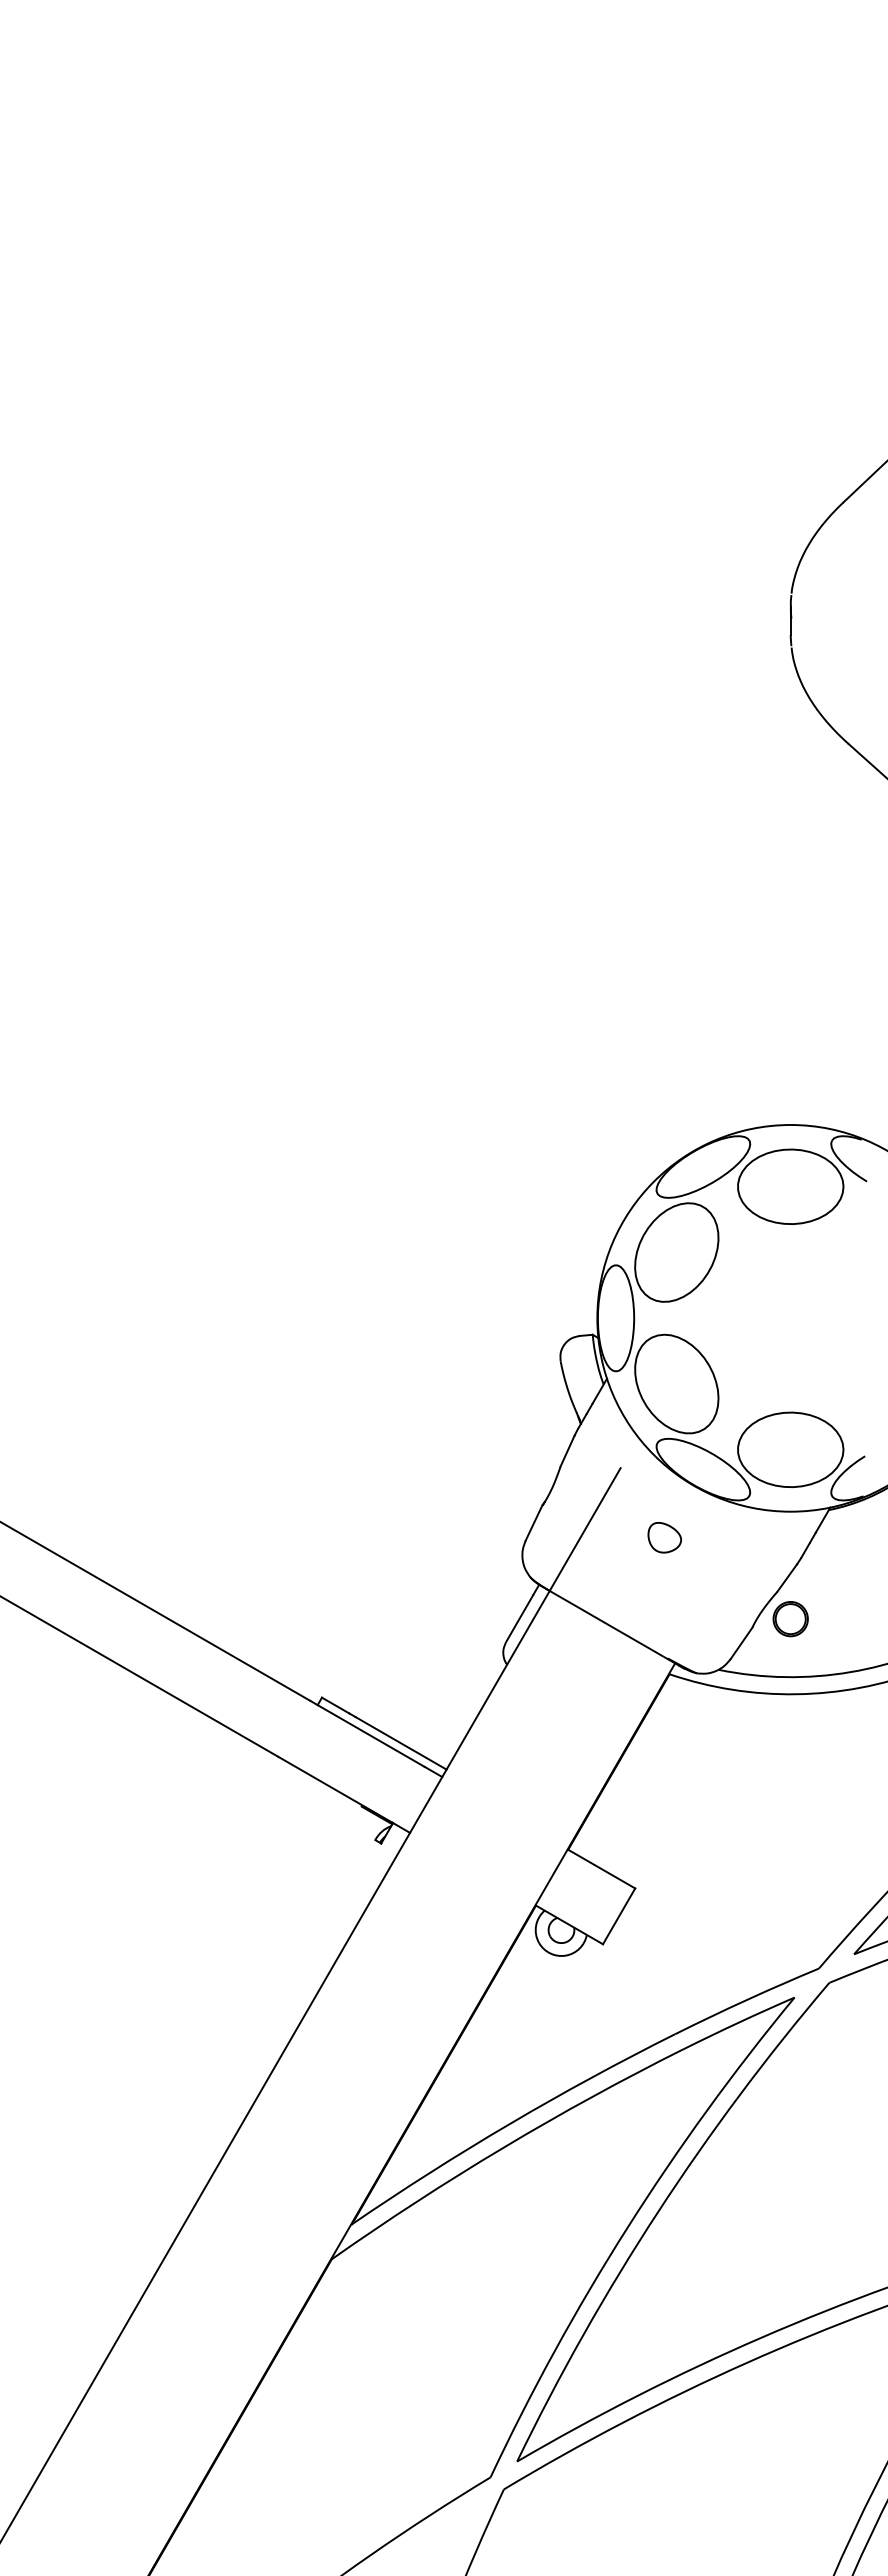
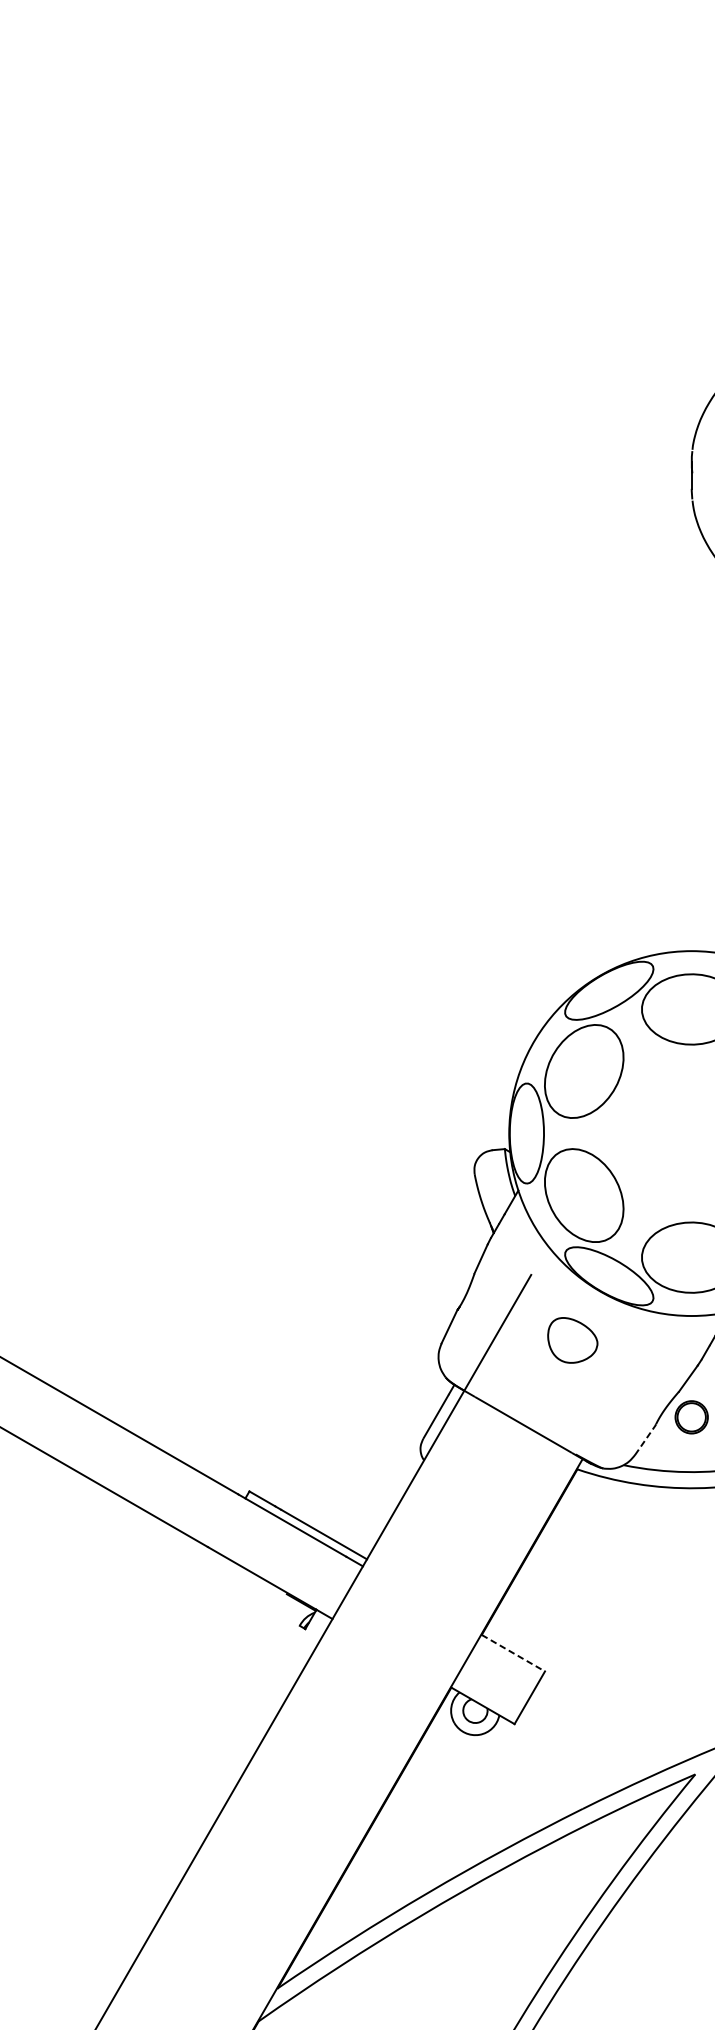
part: (664, 1537) -> (572, 1340), size x1.6
line: (742, 1642) -> (646, 1439), solid -> dashed
line: (601, 1869) -> (513, 1653), solid -> dashed

